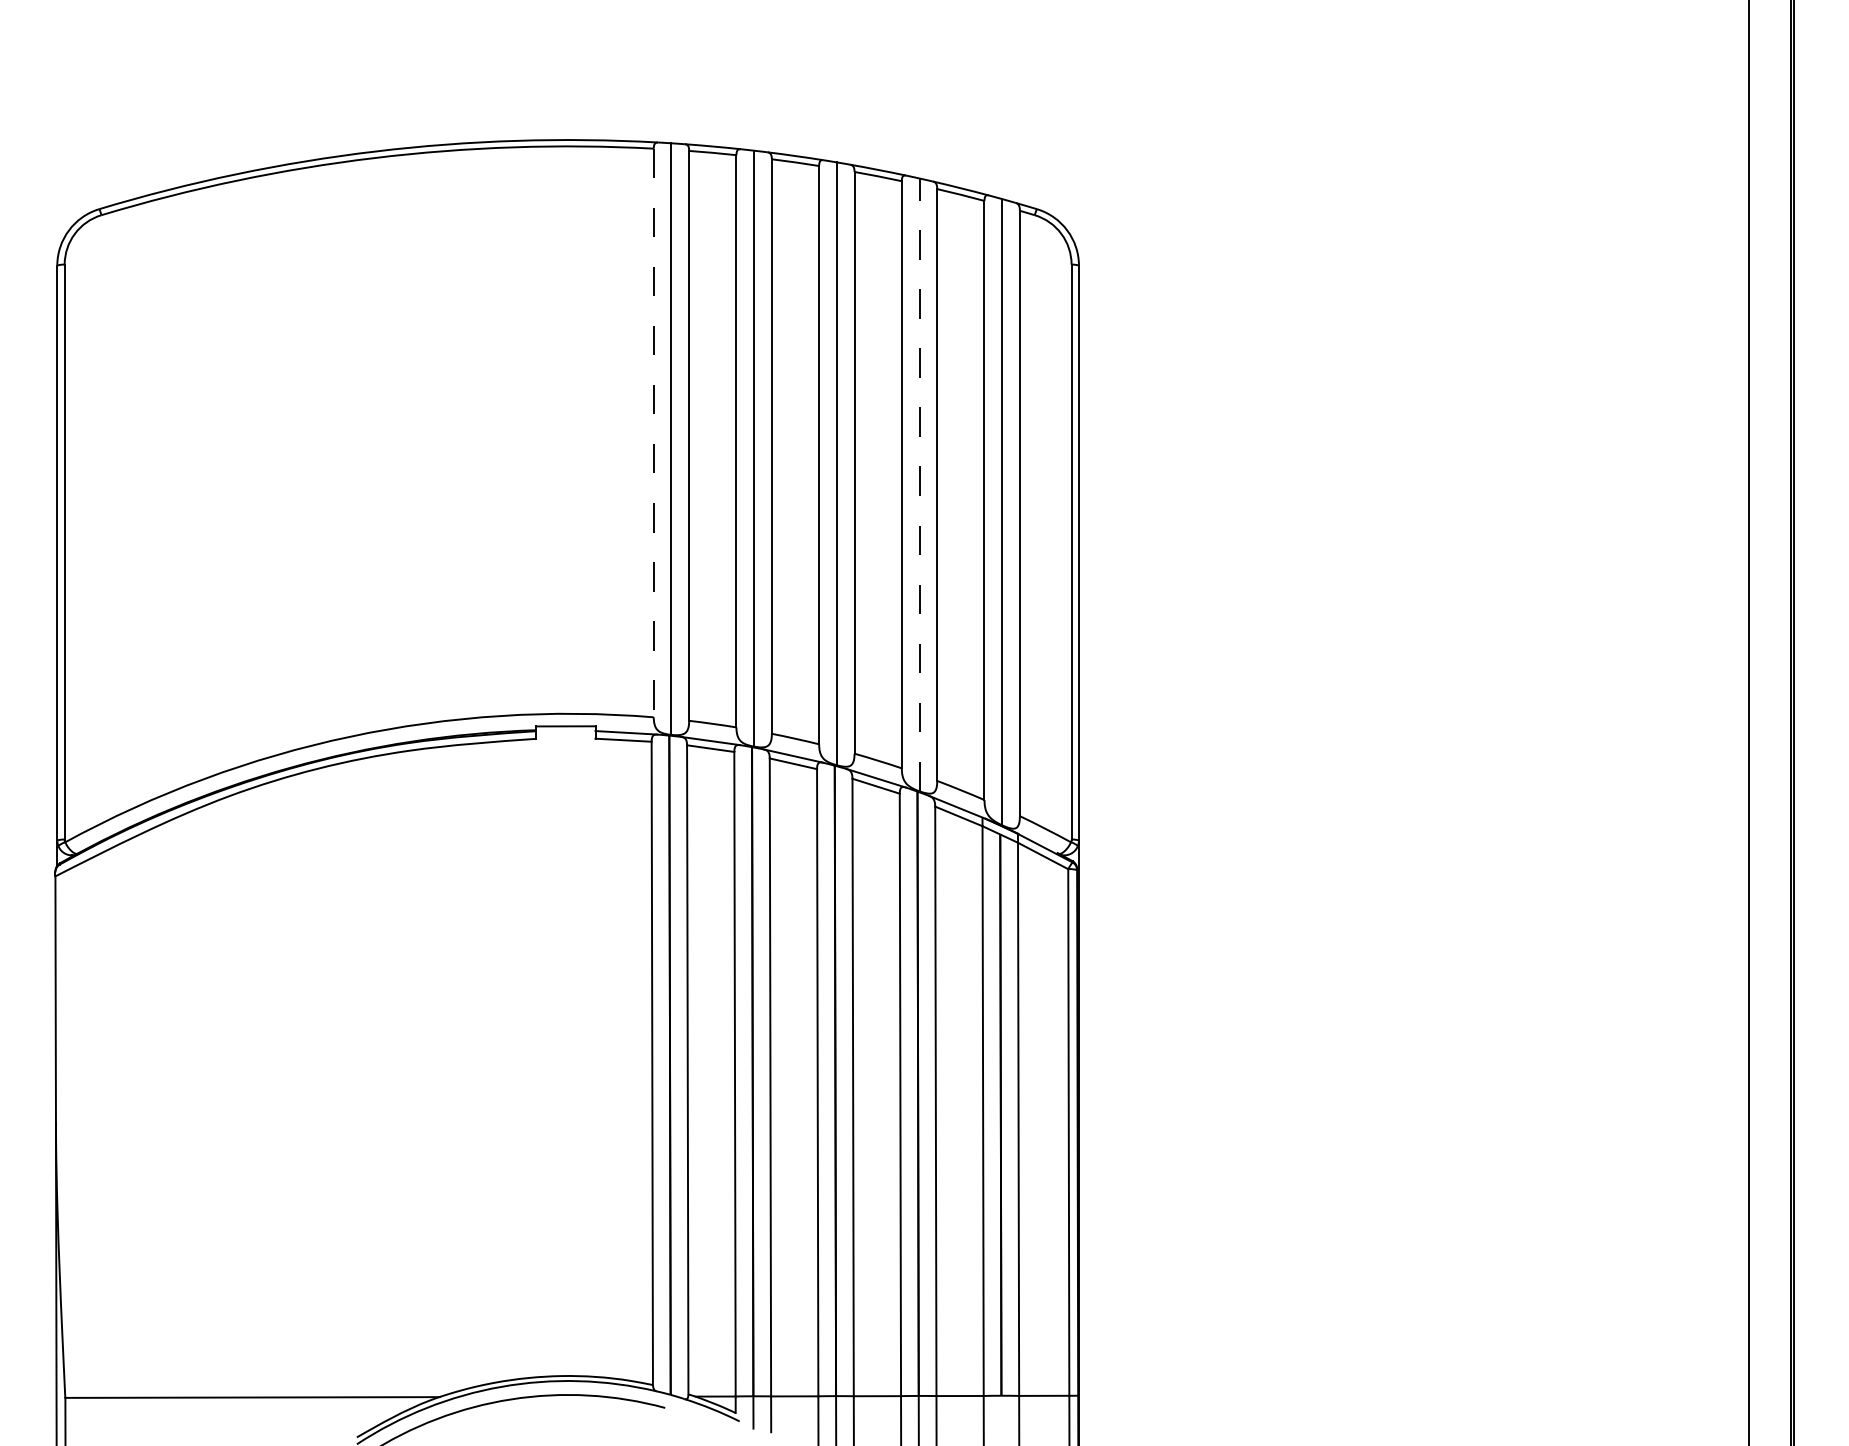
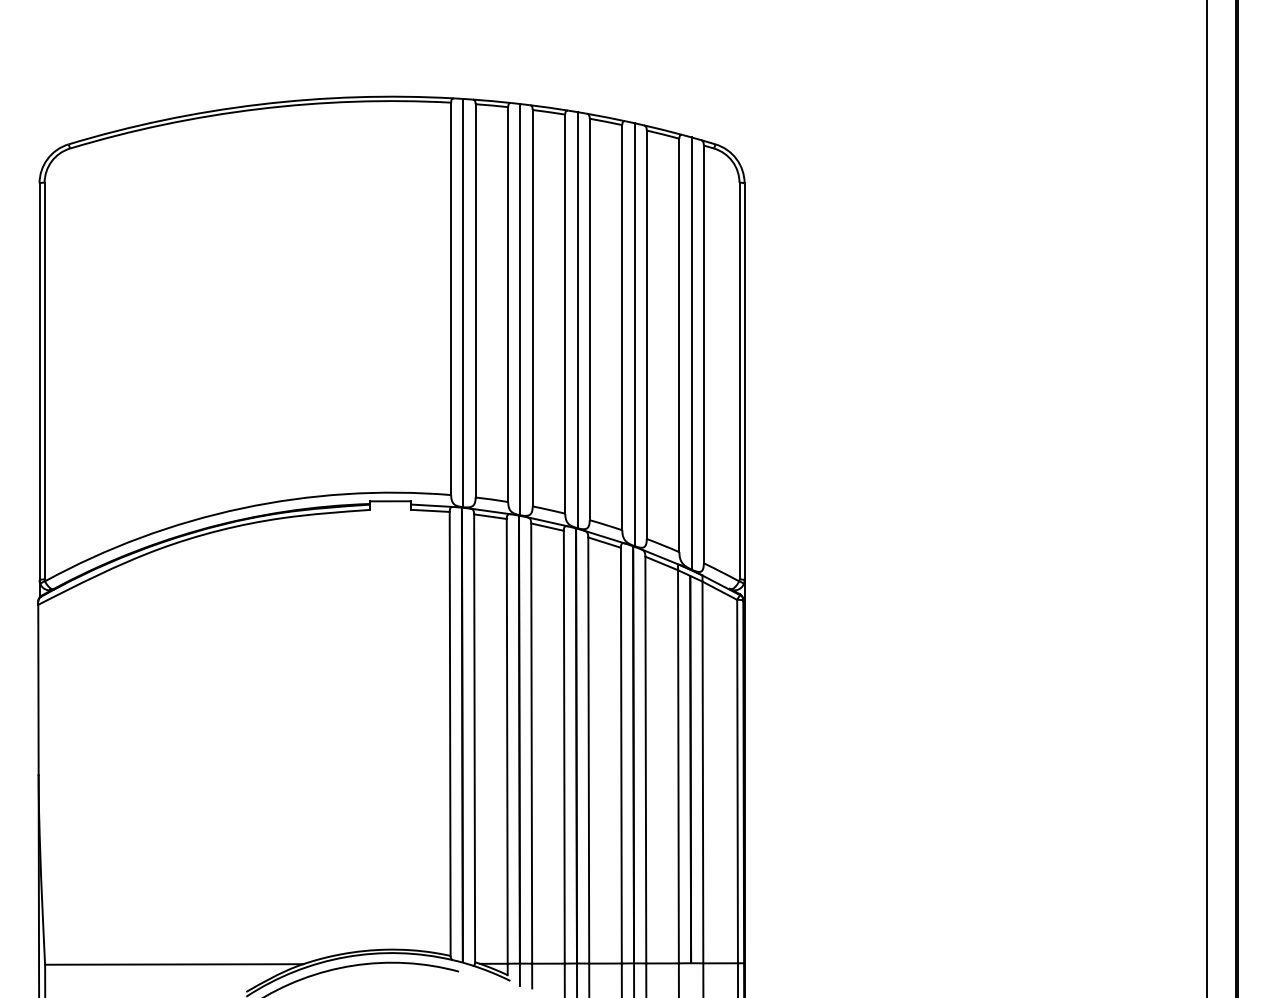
line: (654, 433) -> (451, 299), dashed -> solid
line: (919, 484) -> (634, 334), dashed -> solid

